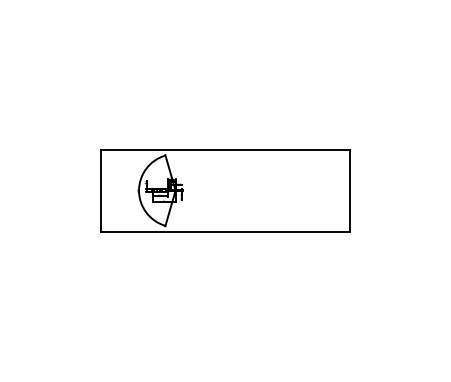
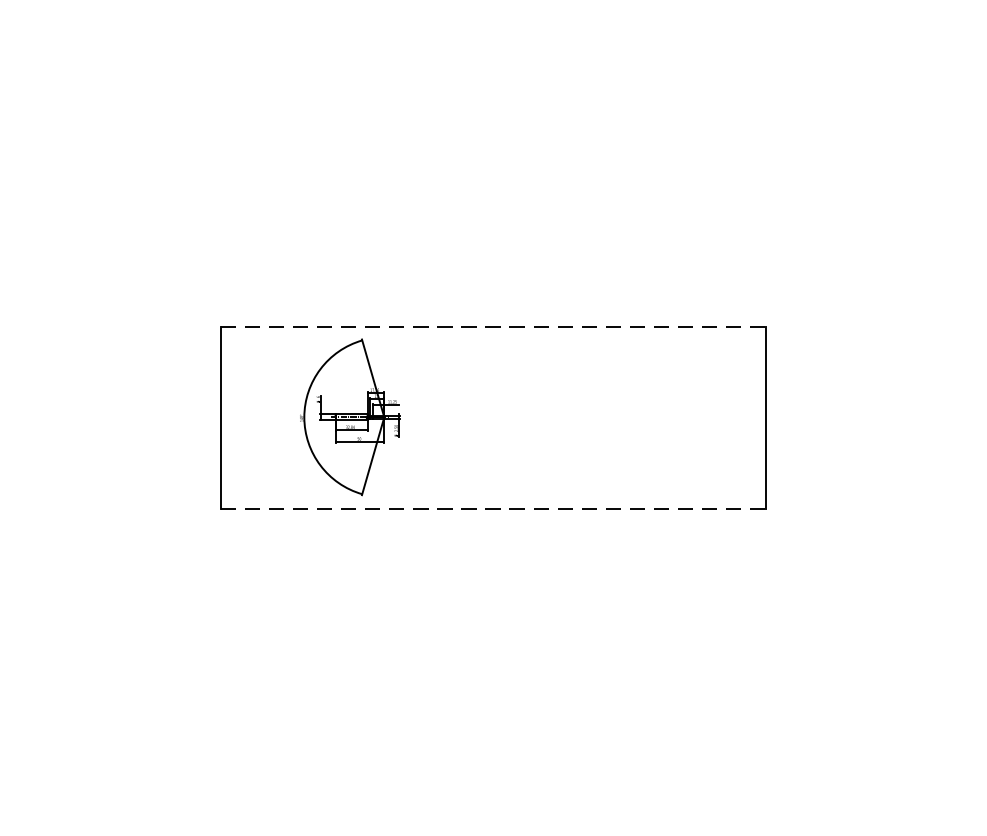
line: (225, 149) -> (493, 327), solid -> dashed
line: (225, 232) -> (493, 508), solid -> dashed

